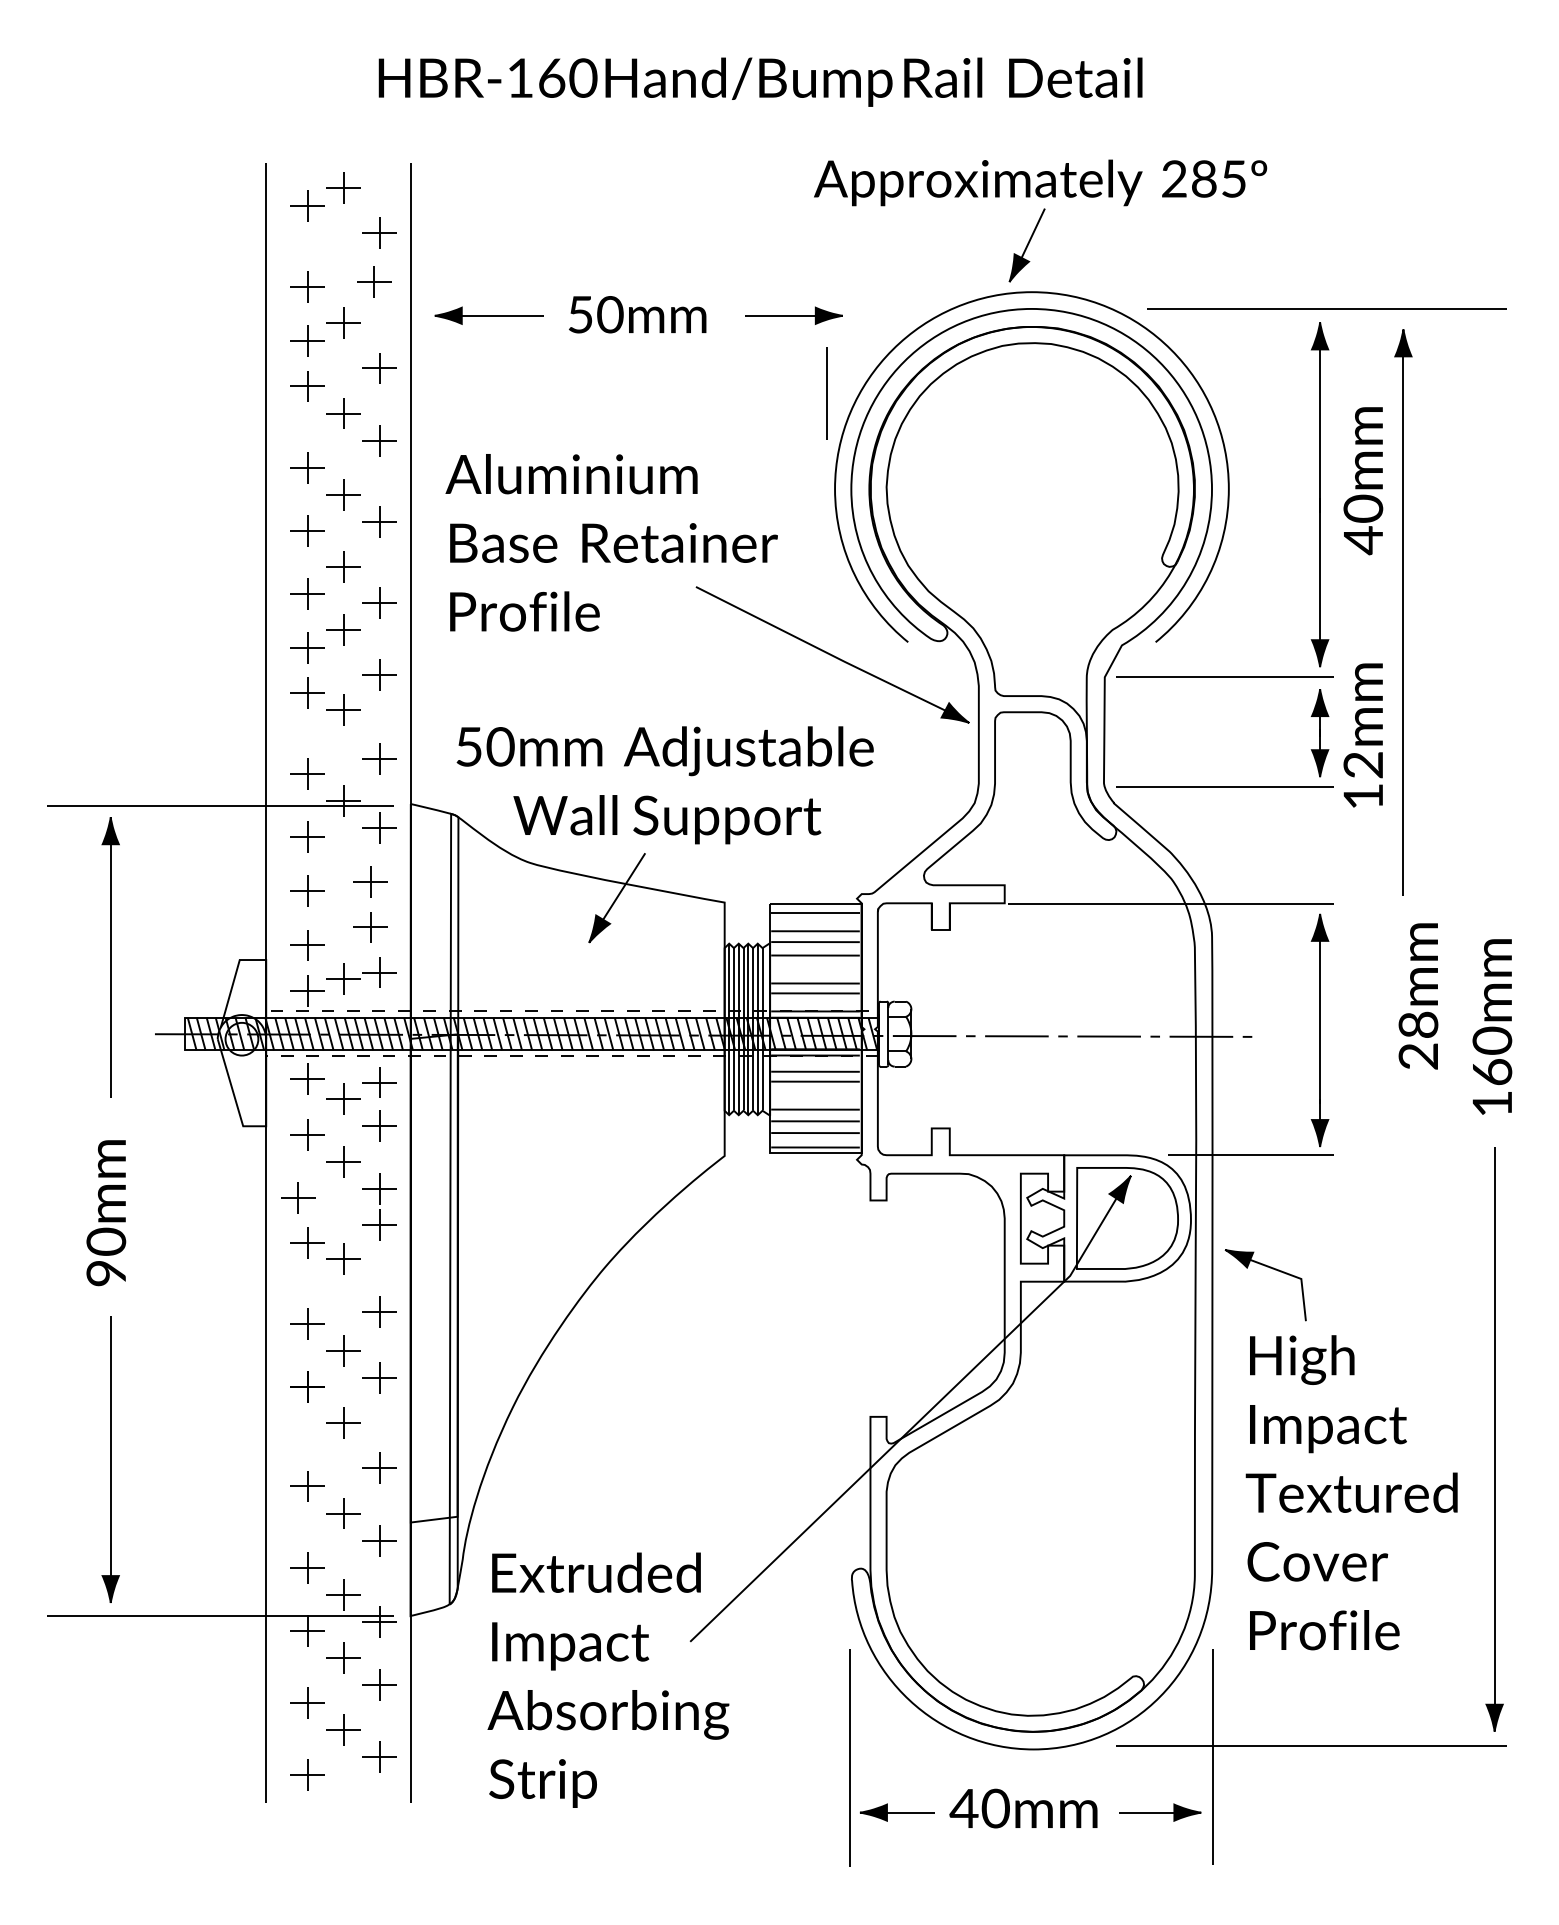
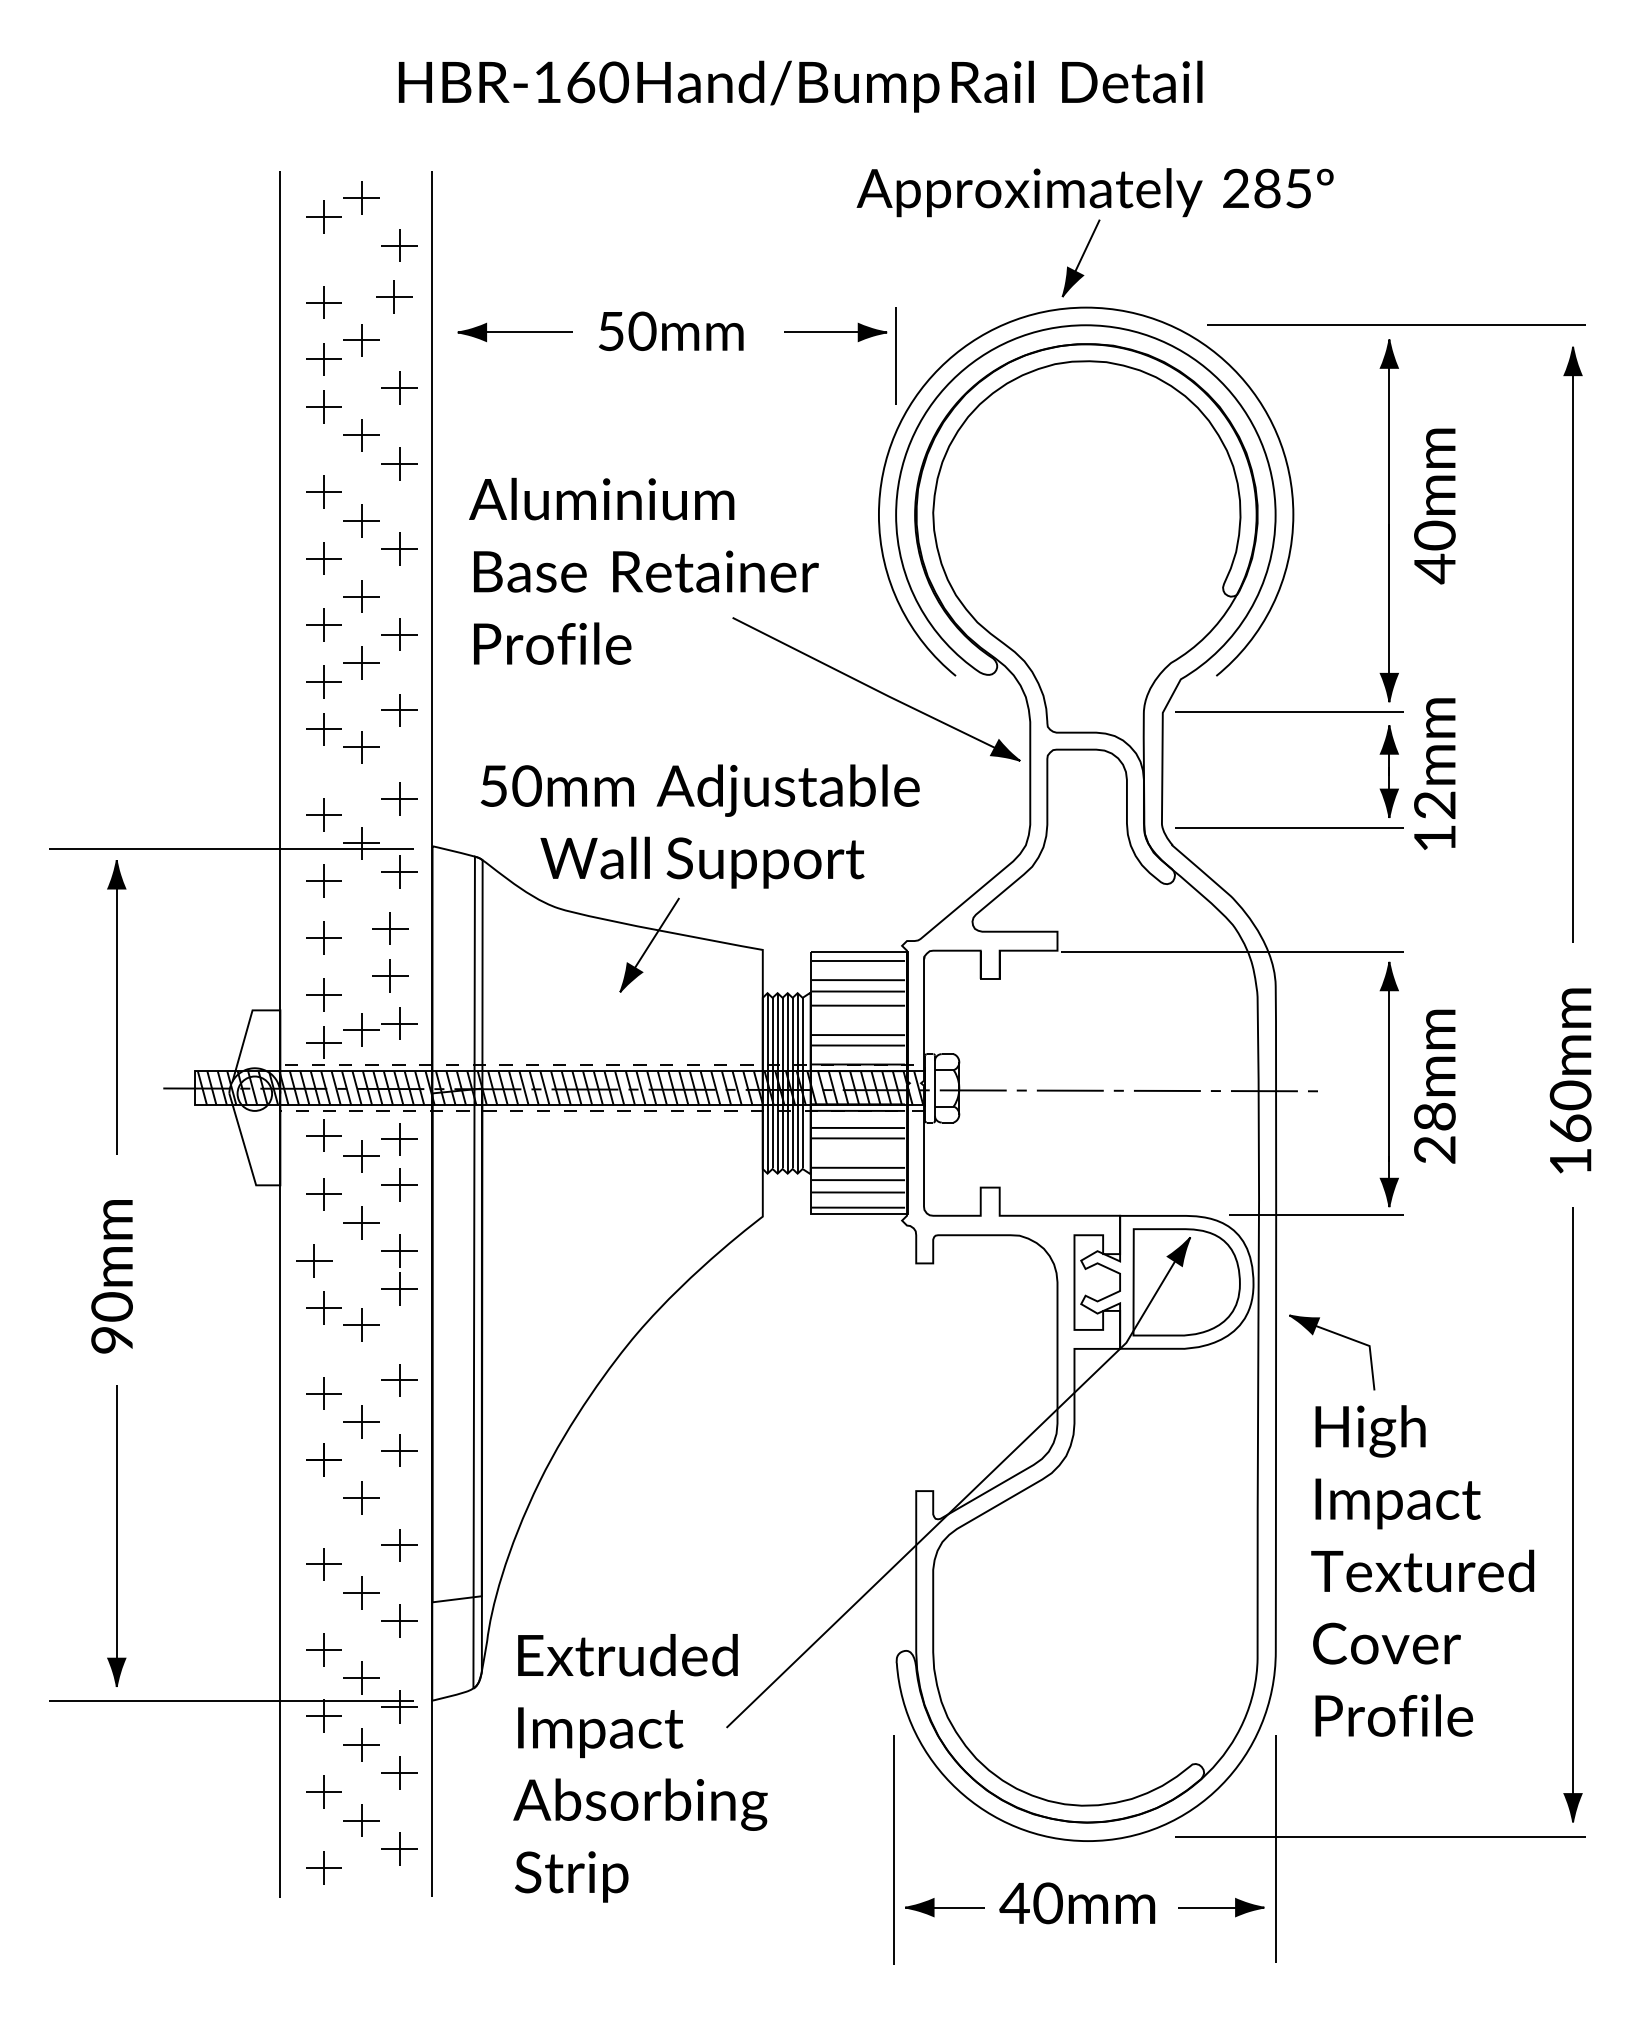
line: (827, 392) -> (895, 355), moved
part: (1402, 612) -> (1572, 644), moved
text: (1418, 996) -> (1434, 1086), moved

